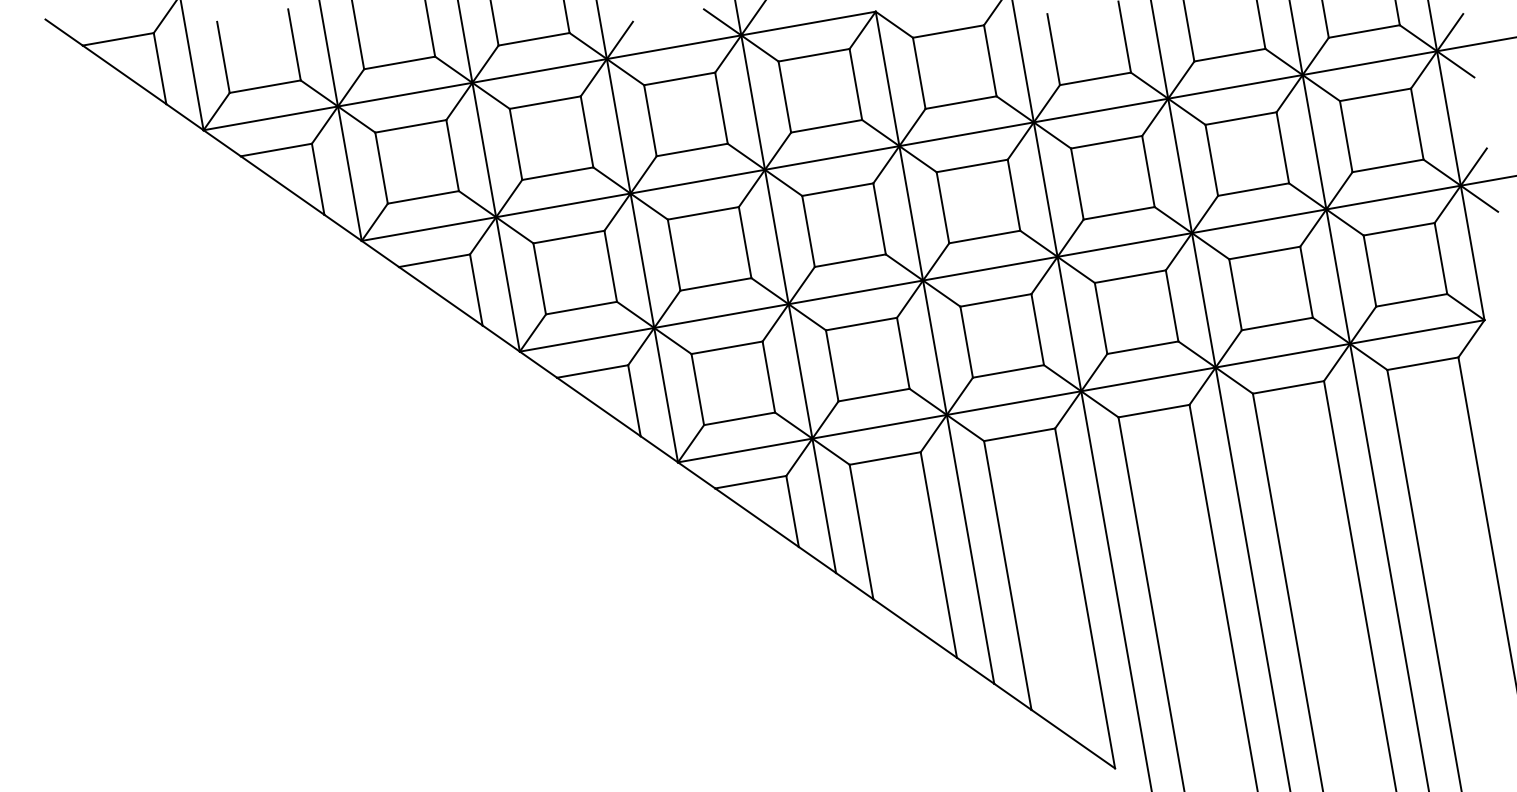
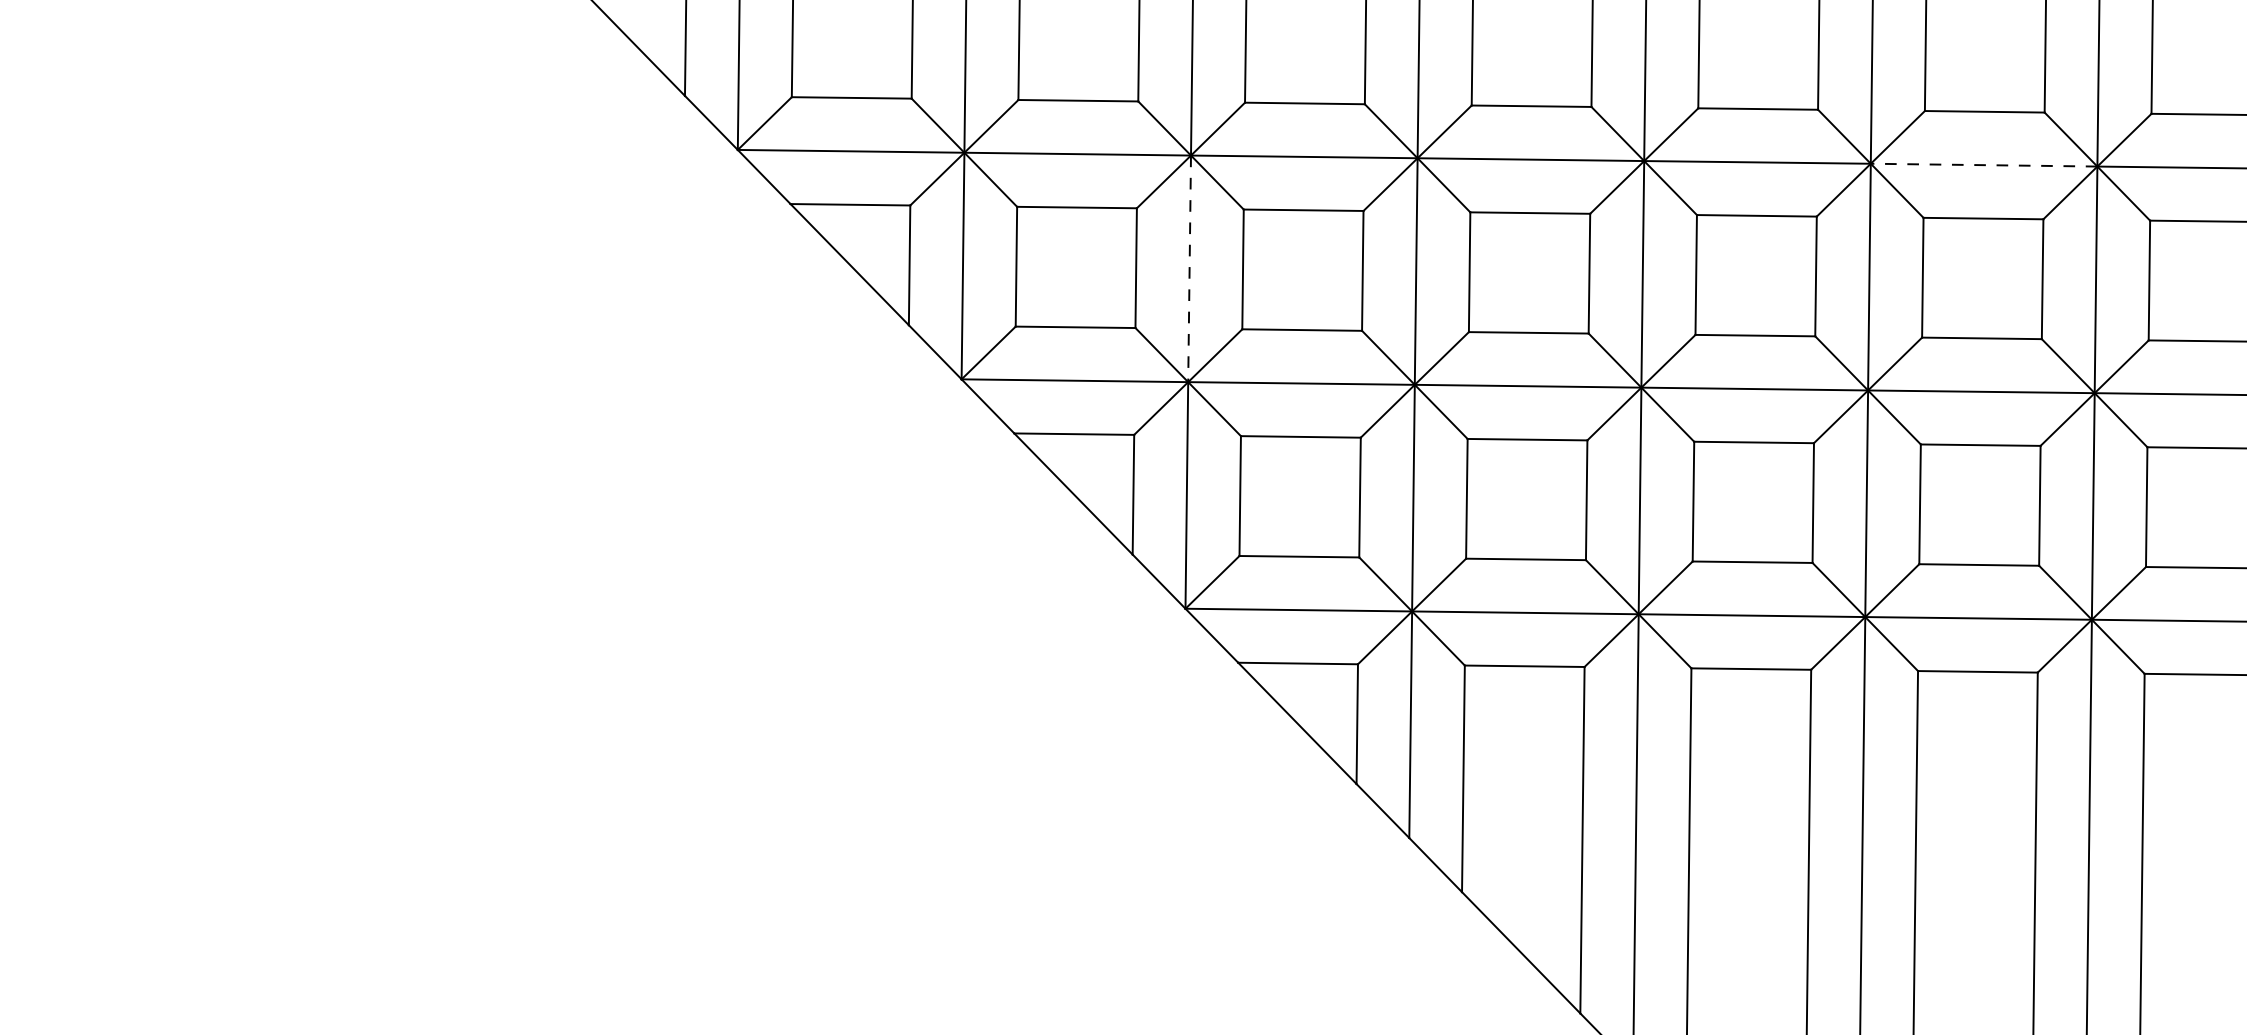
line: (1100, 110) -> (1983, 164), solid -> dashed
line: (642, 261) -> (1189, 270), solid -> dashed

